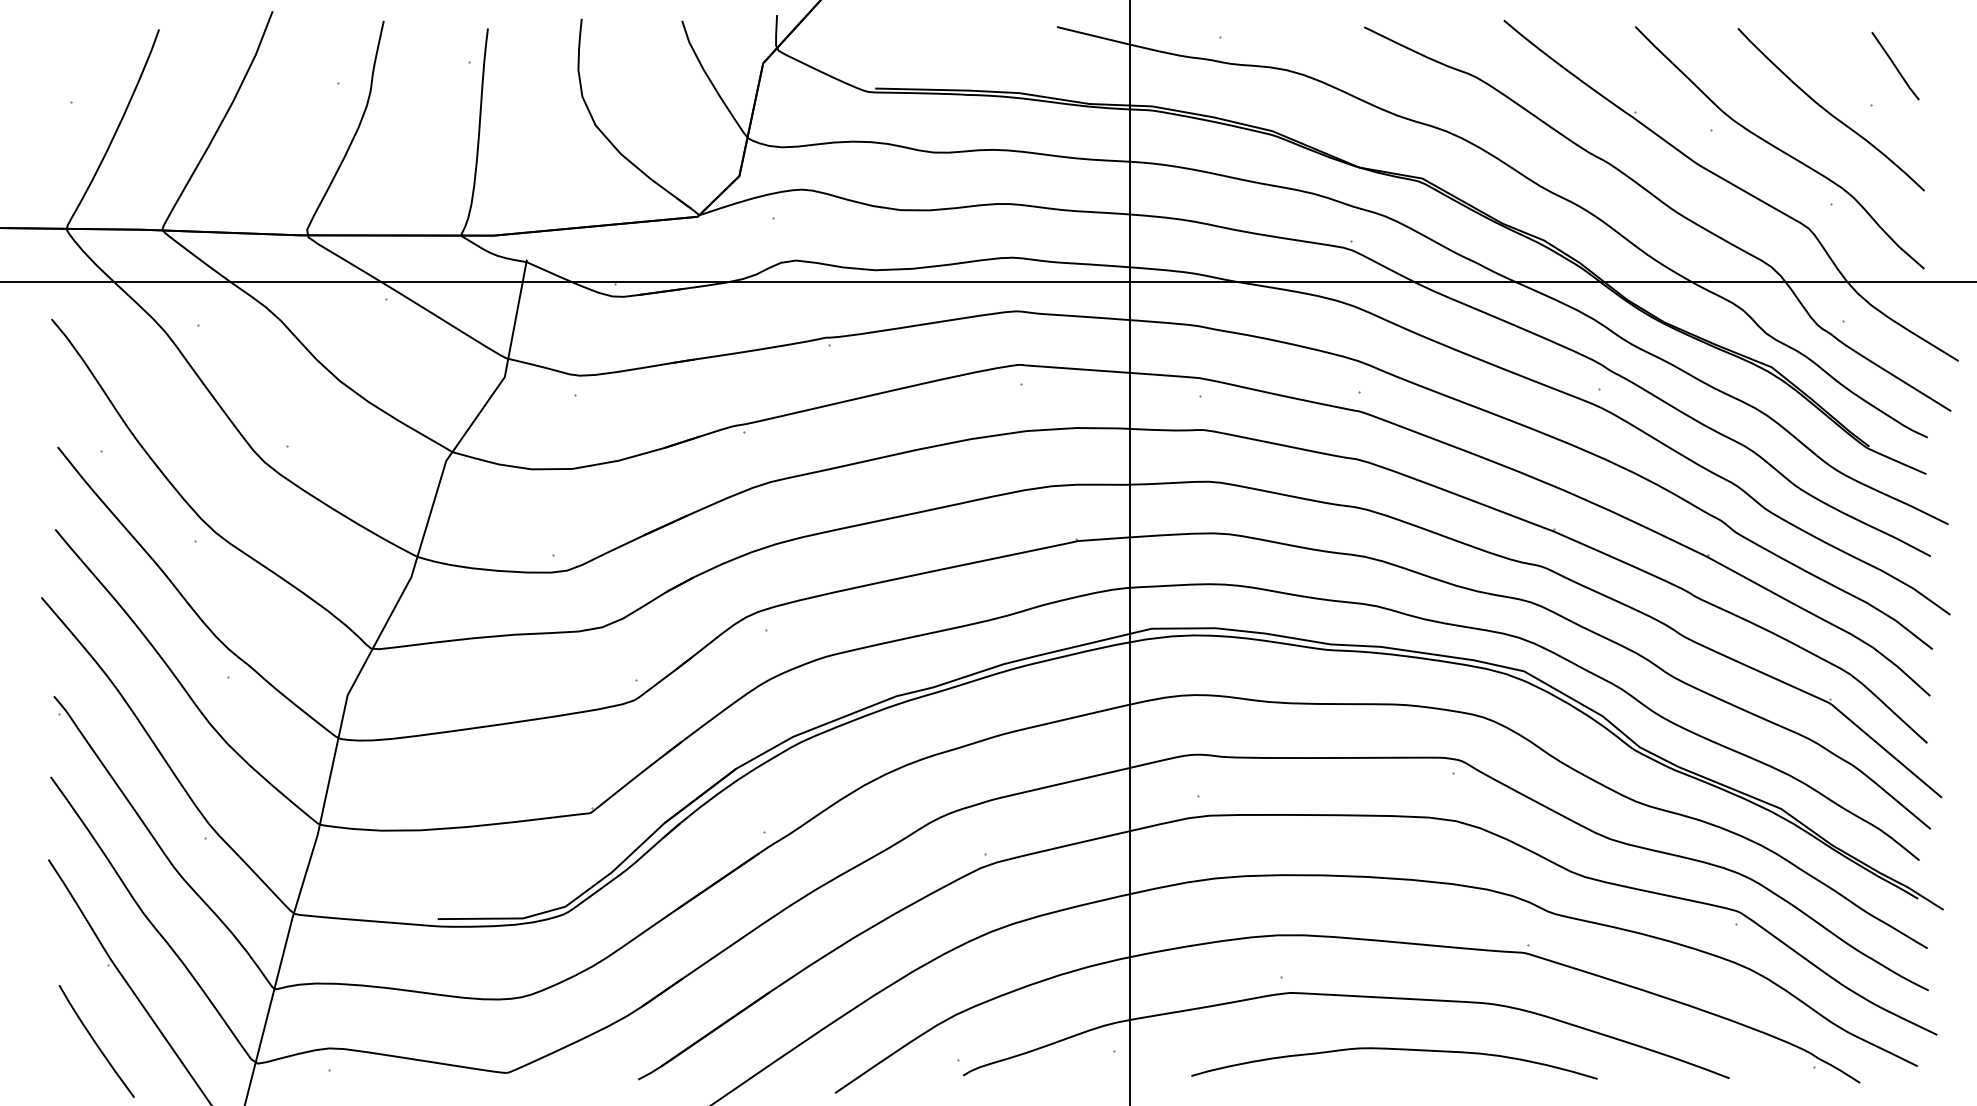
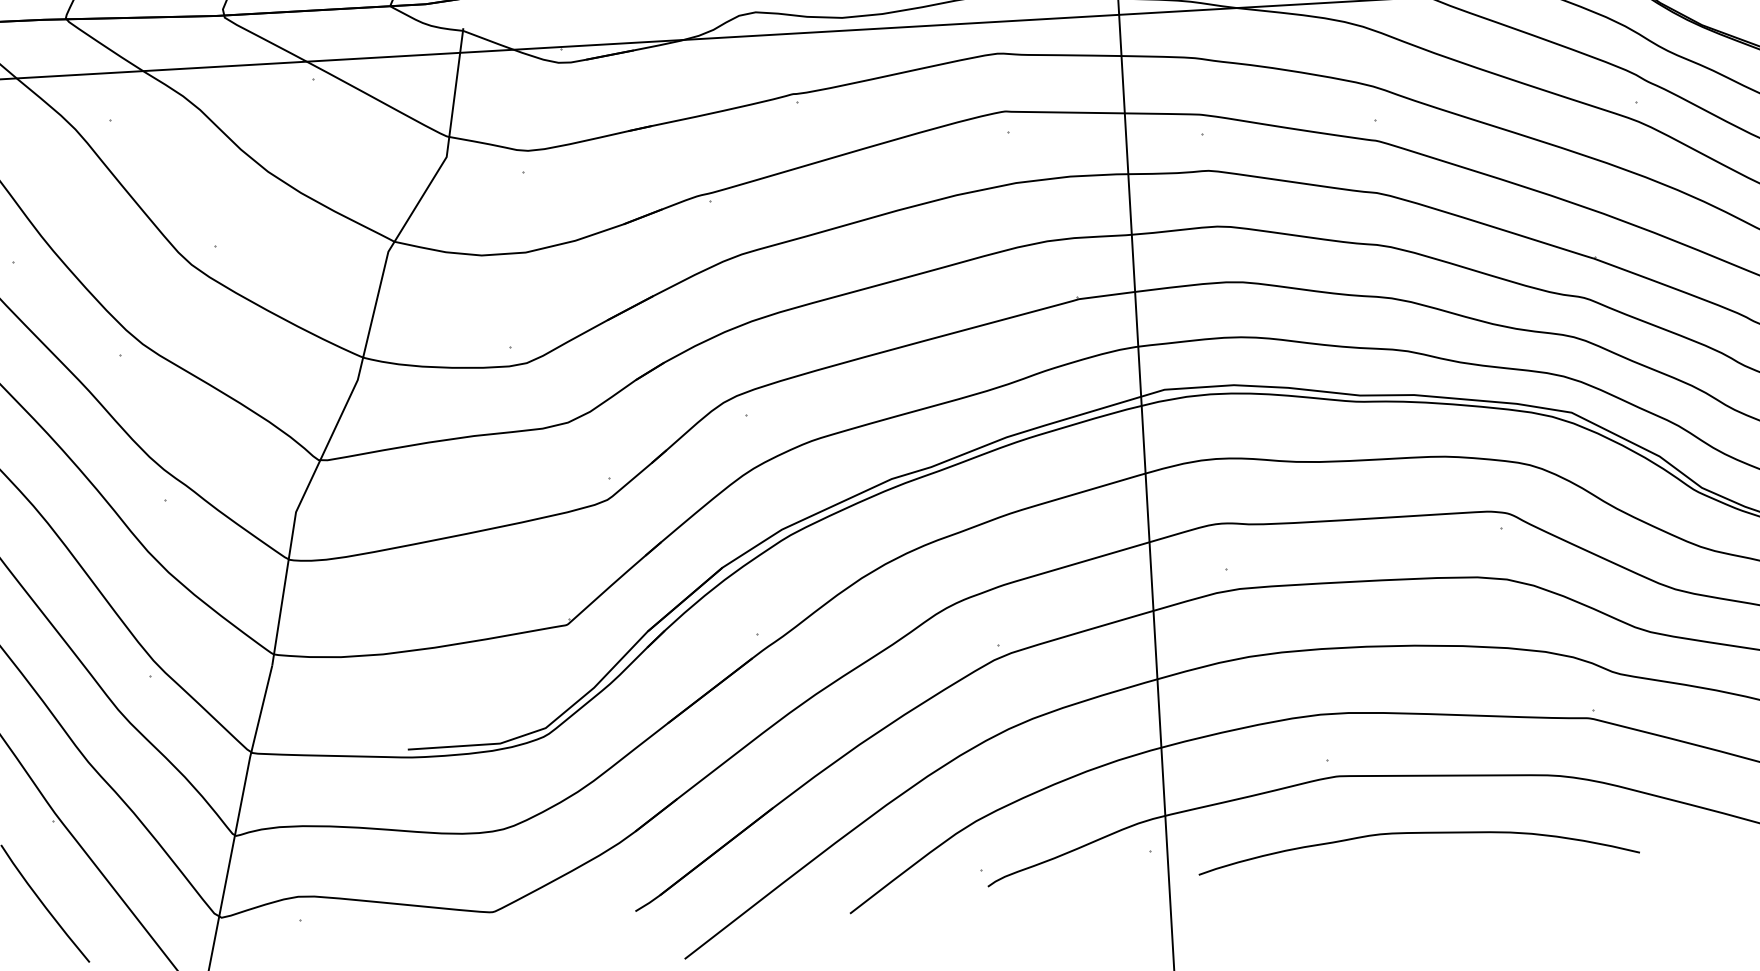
curve: (1398, 1050) -> (1422, 834), moved

